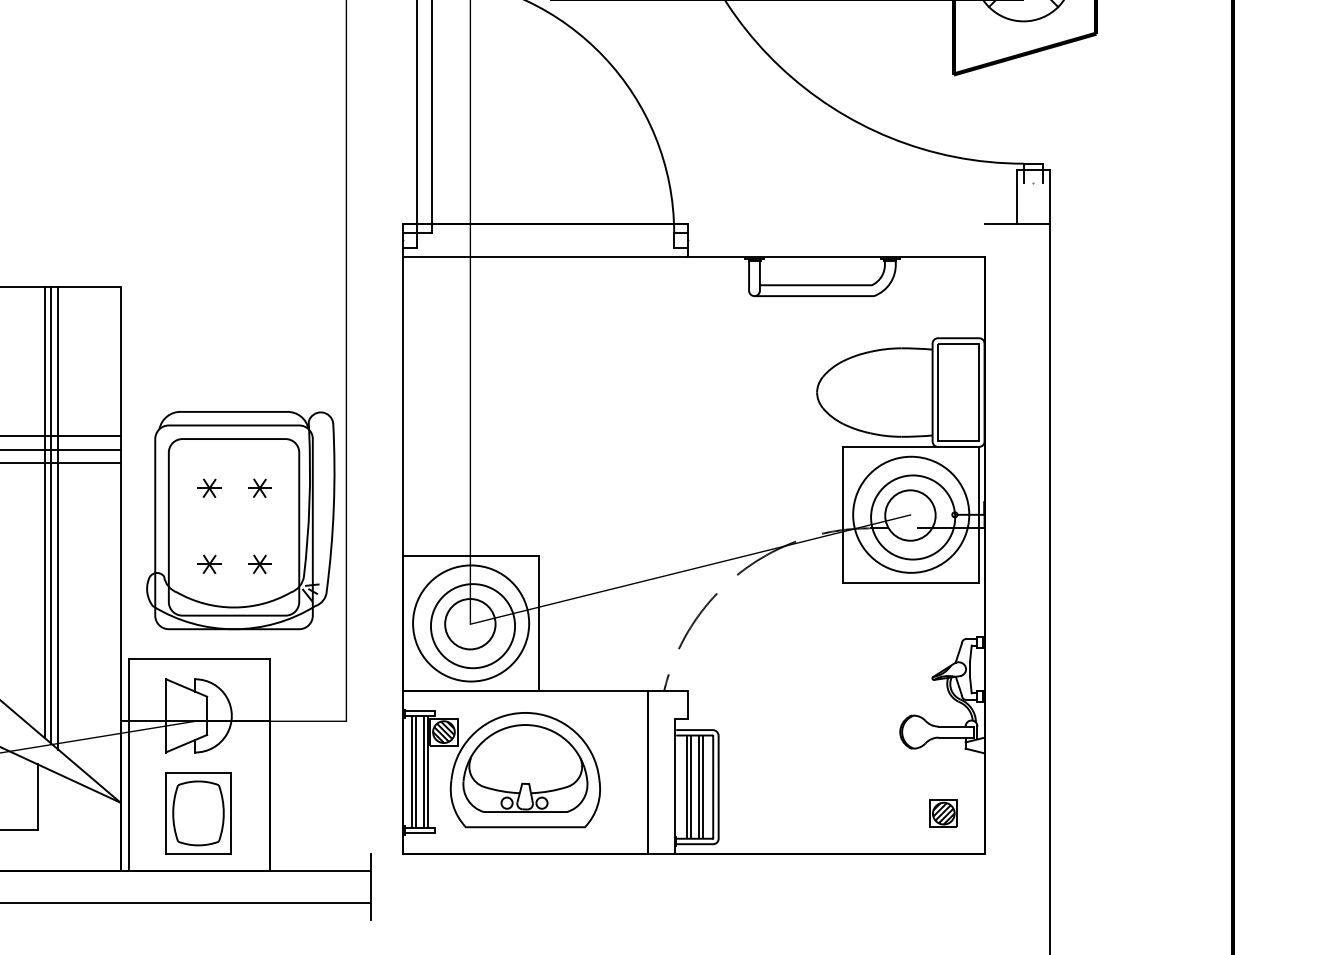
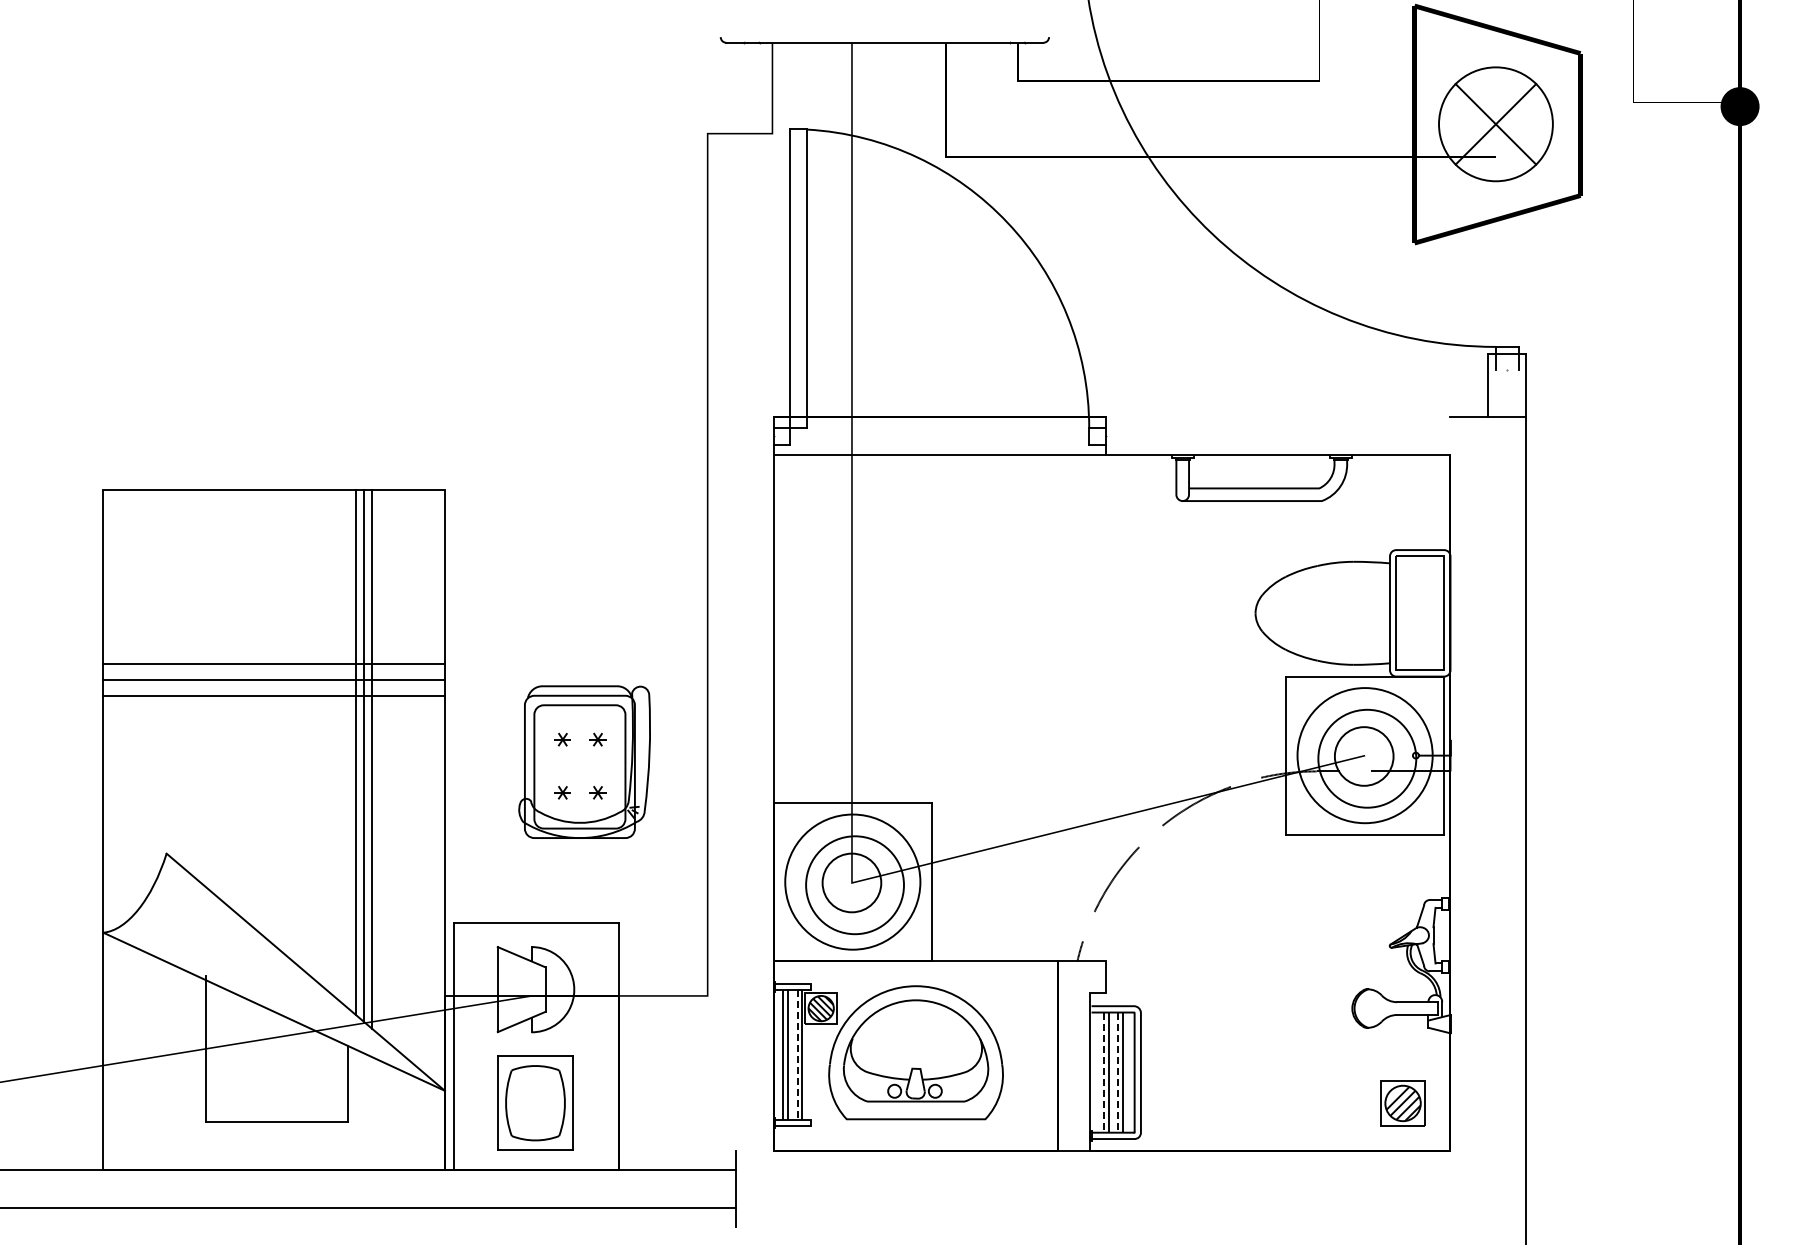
part: (240, 519) -> (584, 761), size x0.6
line: (423, 772) -> (797, 1055), solid -> dashed
line: (687, 787) -> (1104, 1073), solid -> dashed
line: (699, 787) -> (1118, 1073), solid -> dashed
part: (943, 813) -> (1402, 1103), size x1.4

